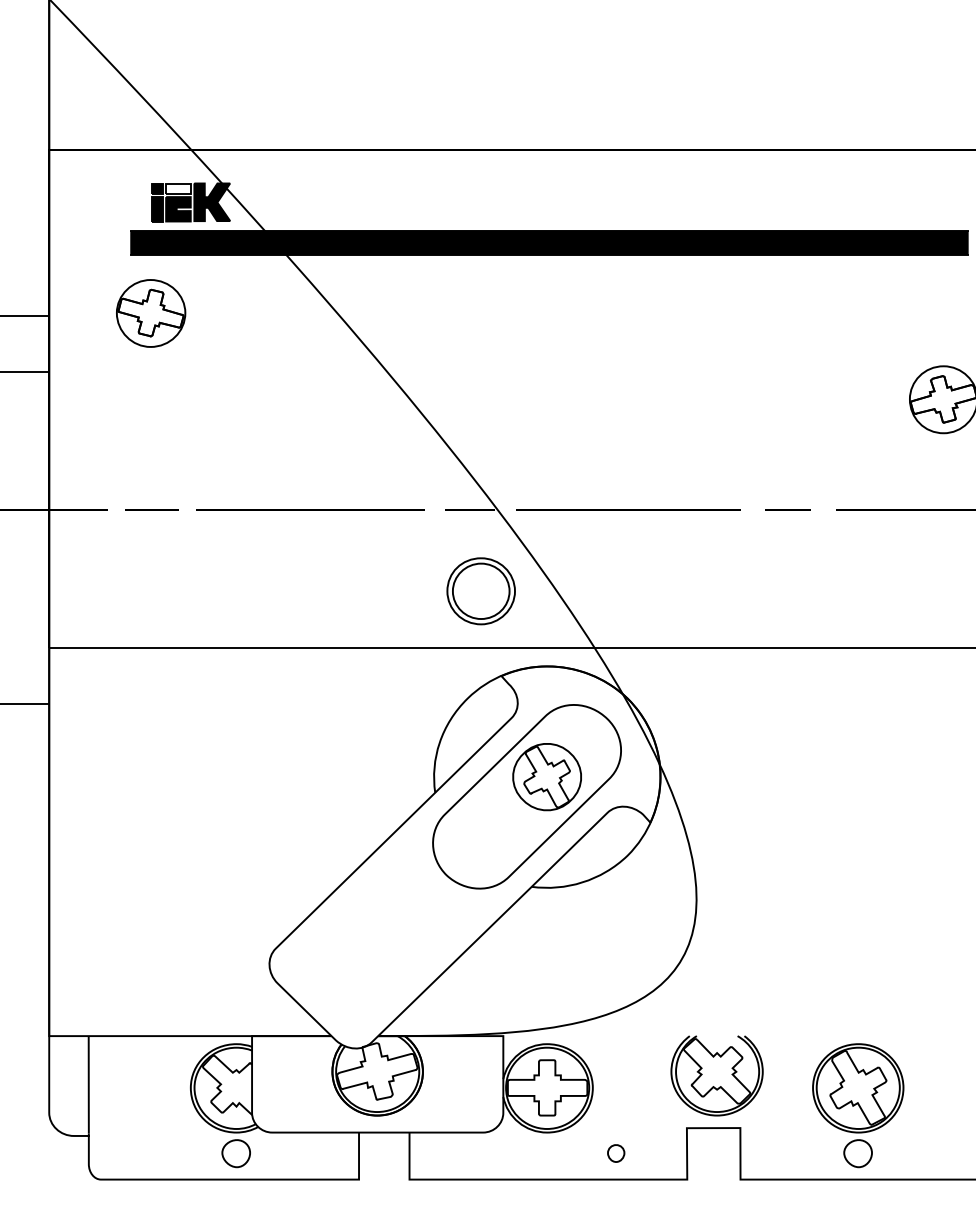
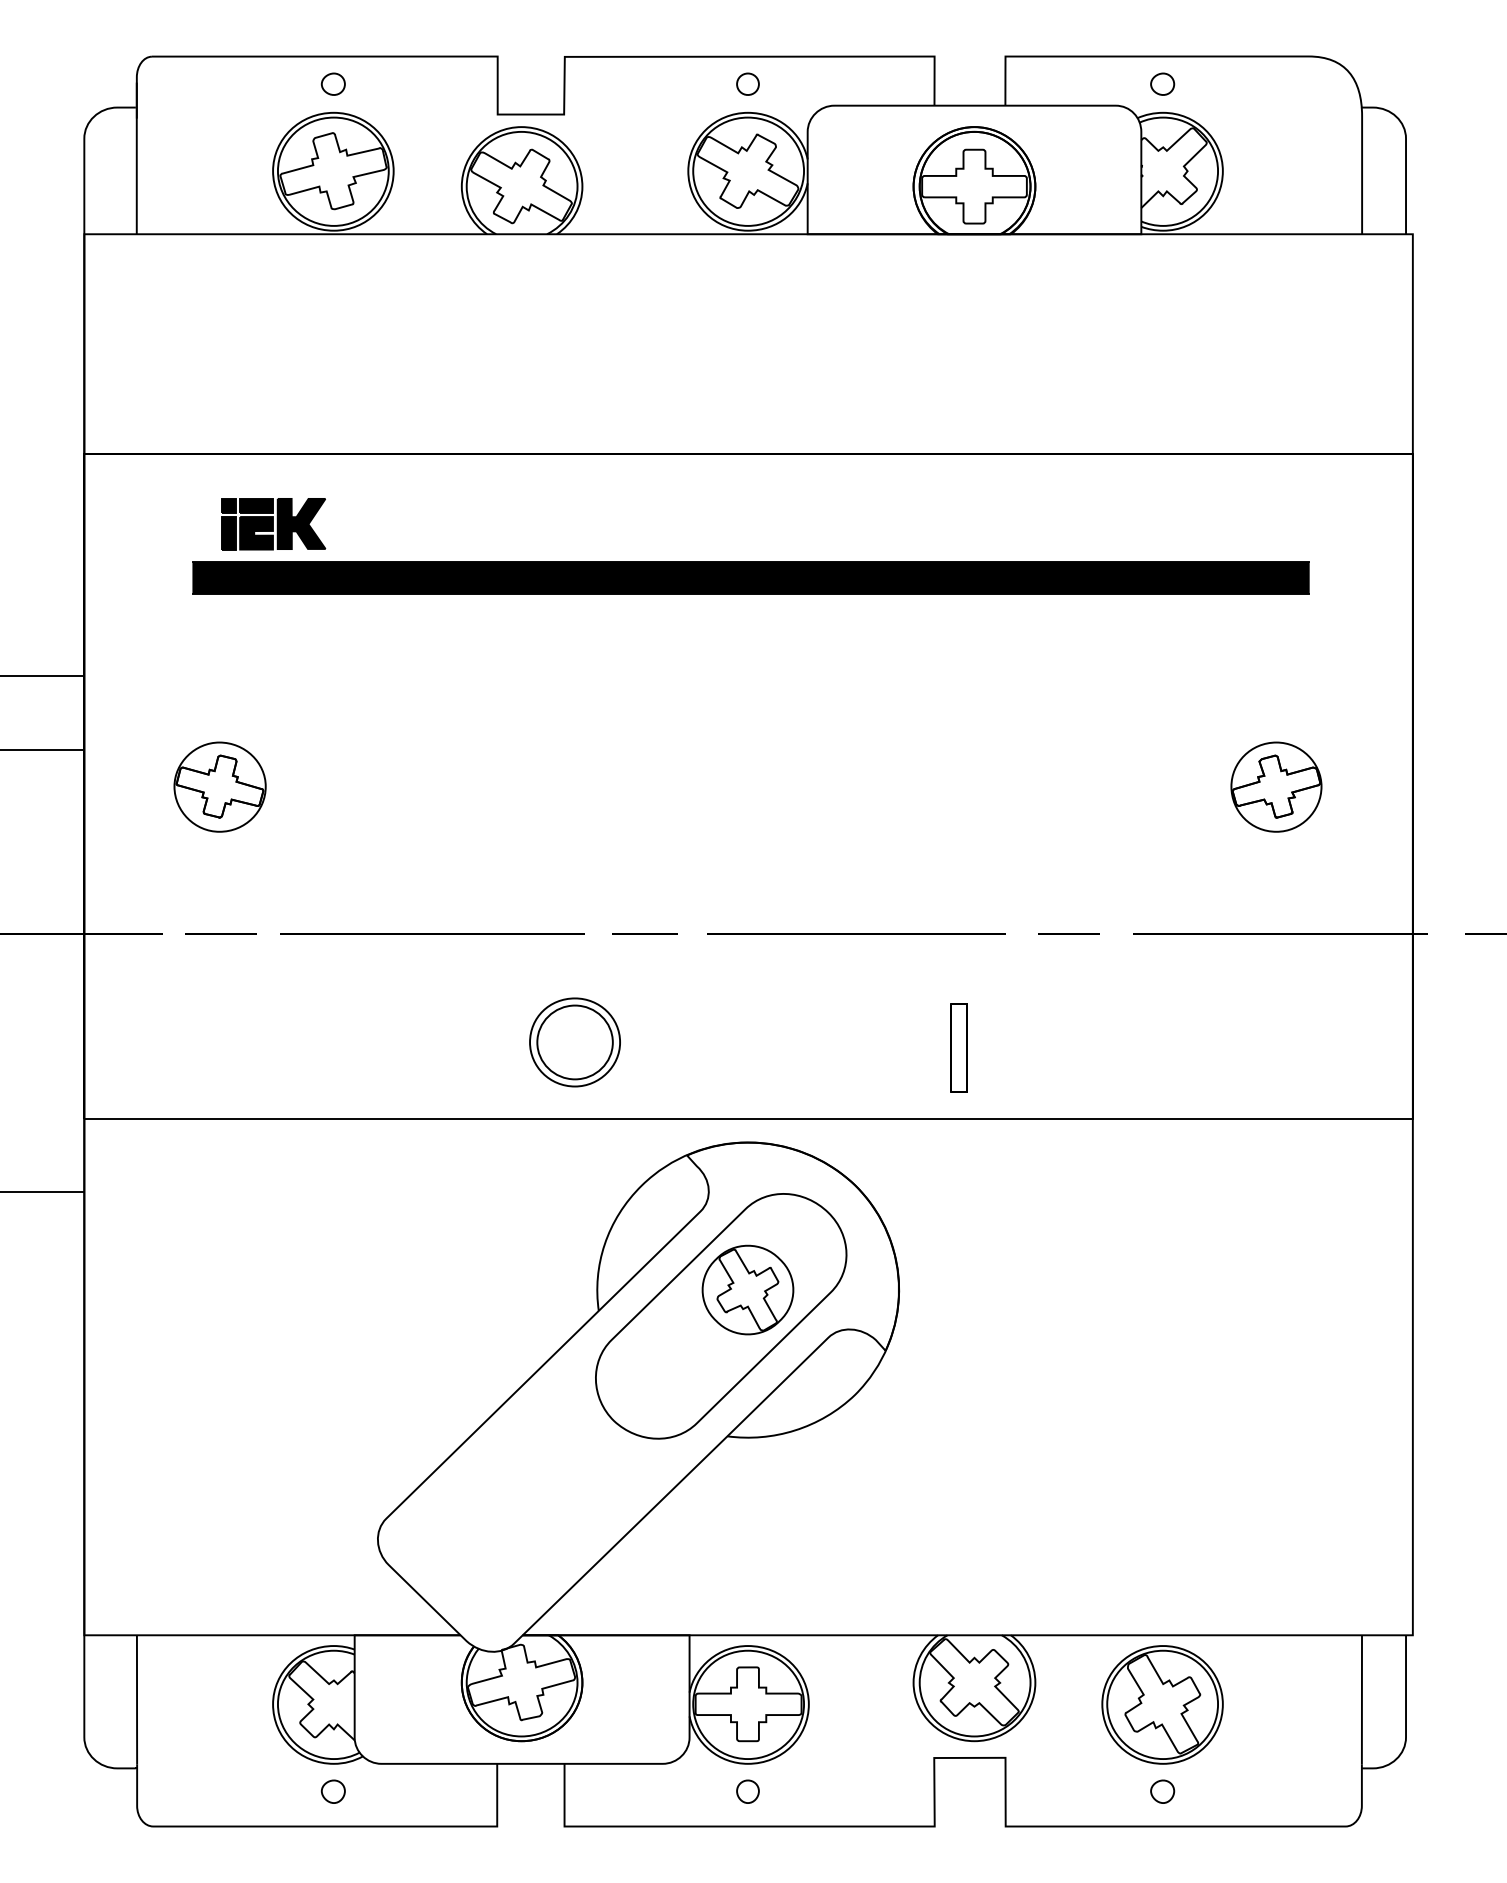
fill: (178, 188) -> (256, 505), added
part: (150, 312) -> (219, 786), moved
part: (480, 591) -> (574, 1042), moved
part: (705, 595) -> (958, 1047), added
part: (235, 1153) -> (332, 1791), size x0.62
part: (615, 1153) -> (747, 1791), moved
part: (858, 1153) -> (1162, 1791), size x0.62

